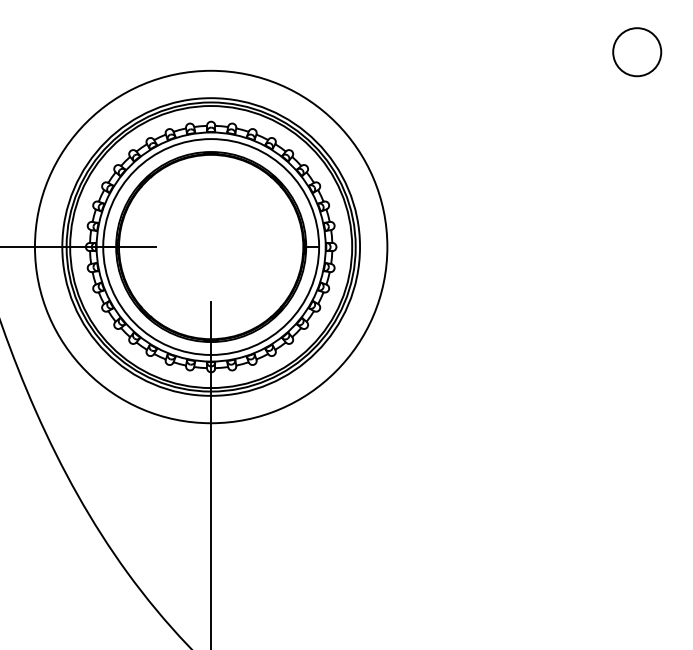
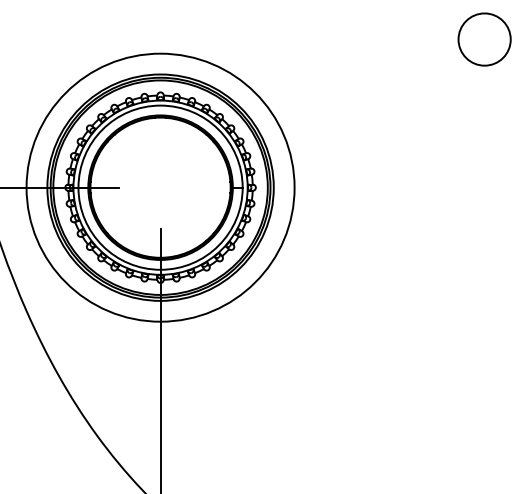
circle: (637, 52) -> (484, 39), size x1.43

